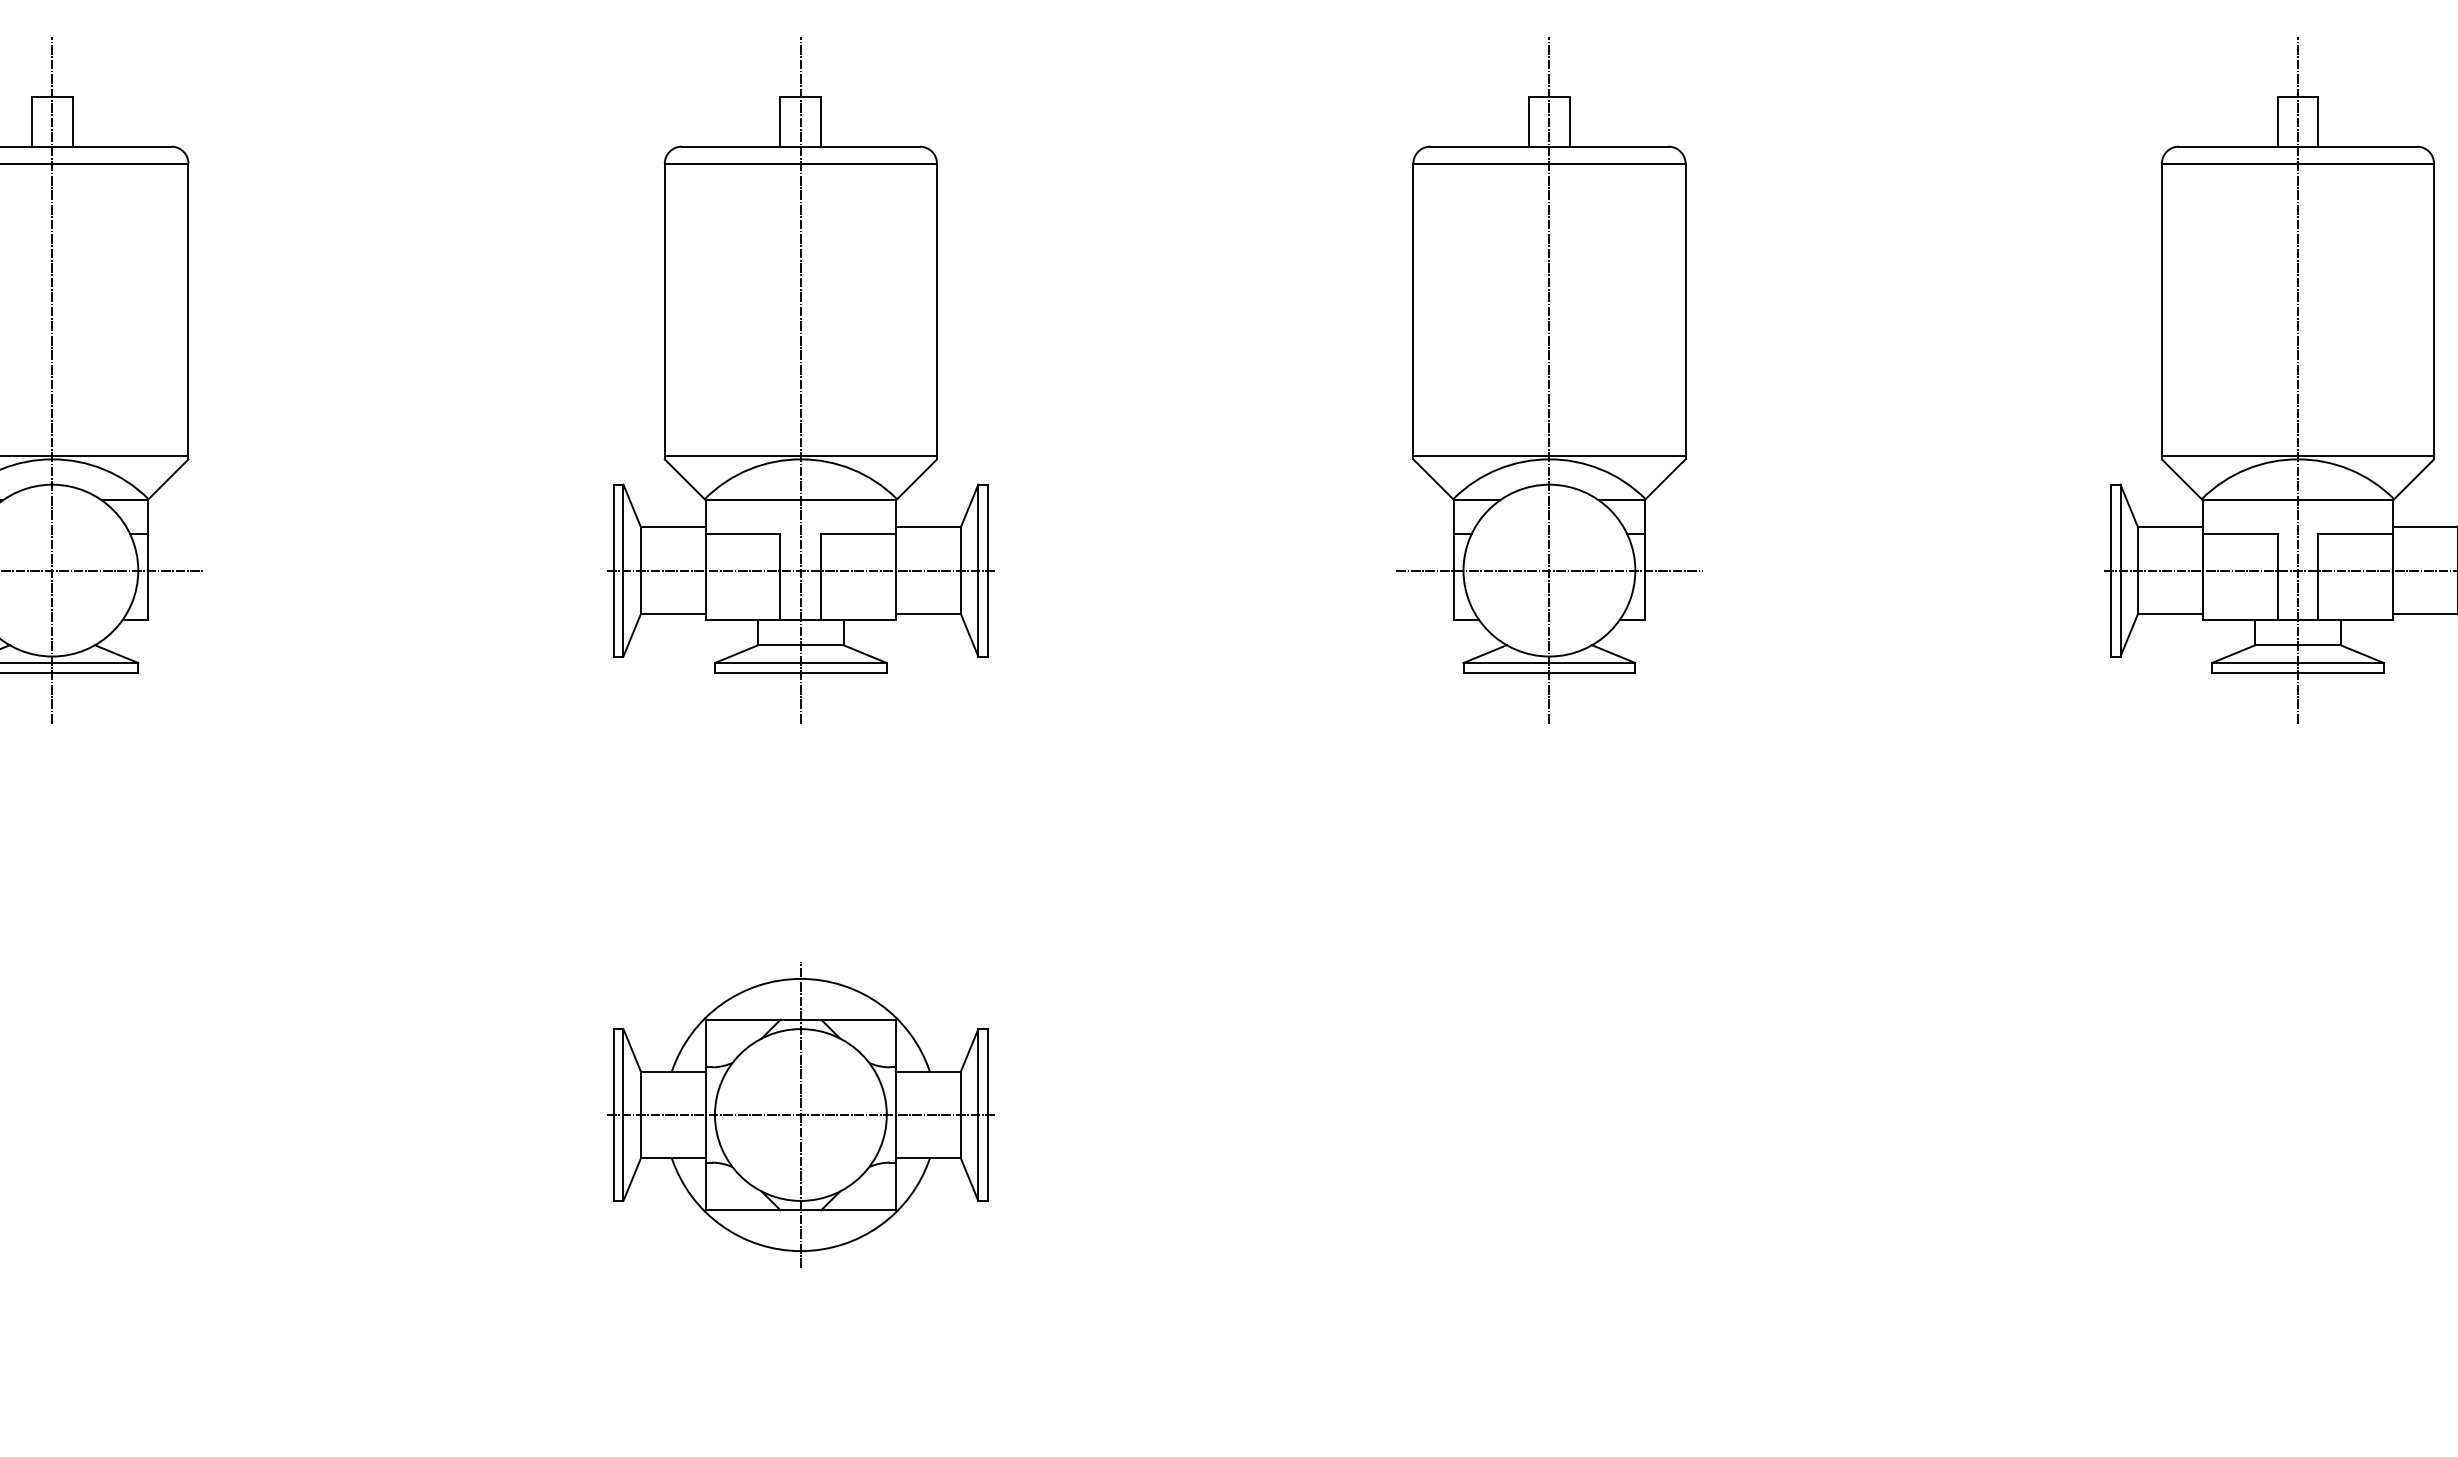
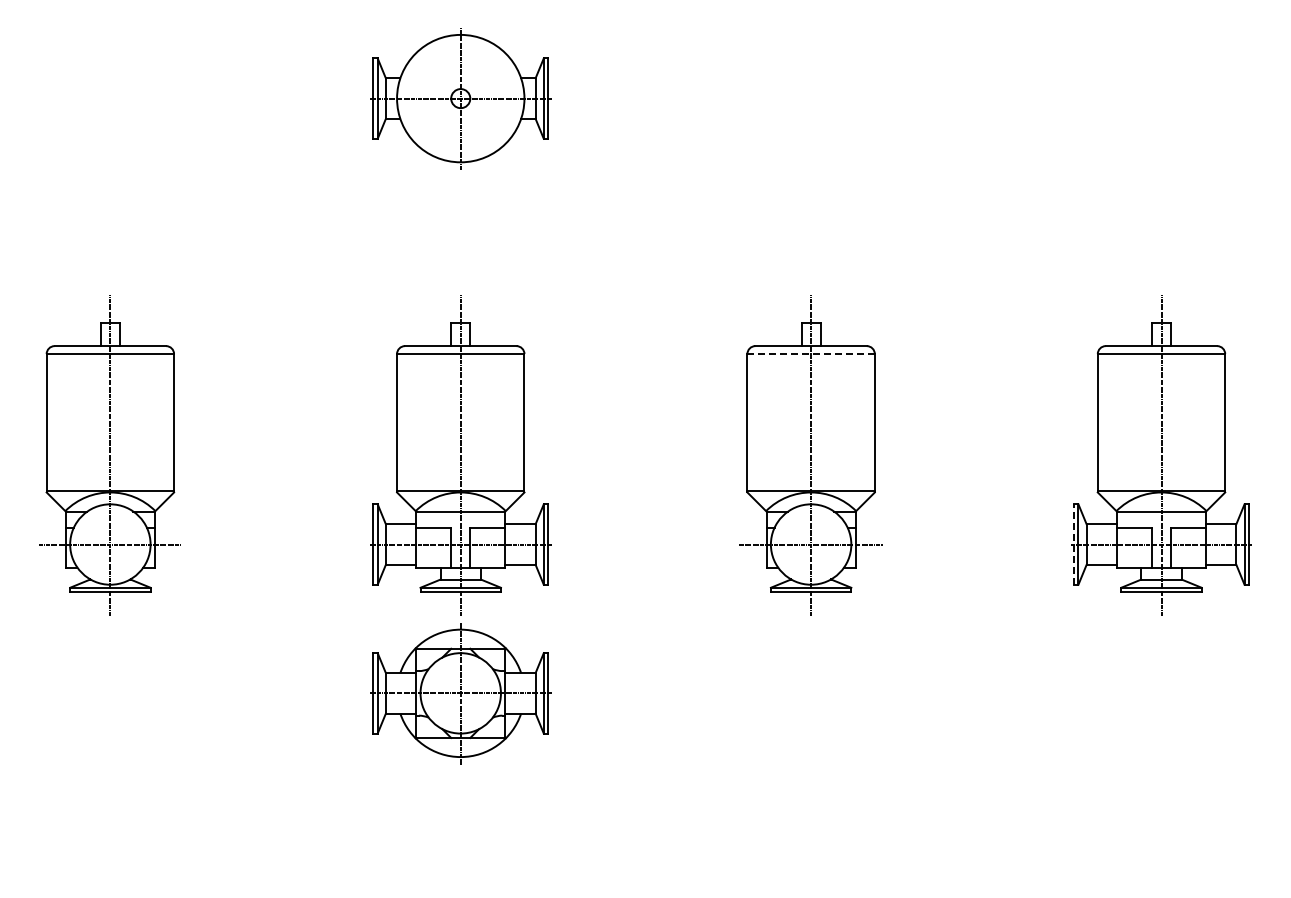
line: (1550, 164) -> (811, 354), solid -> dashed
line: (2109, 570) -> (1073, 544), solid -> dashed
part: (800, 1115) -> (460, 693), moved

